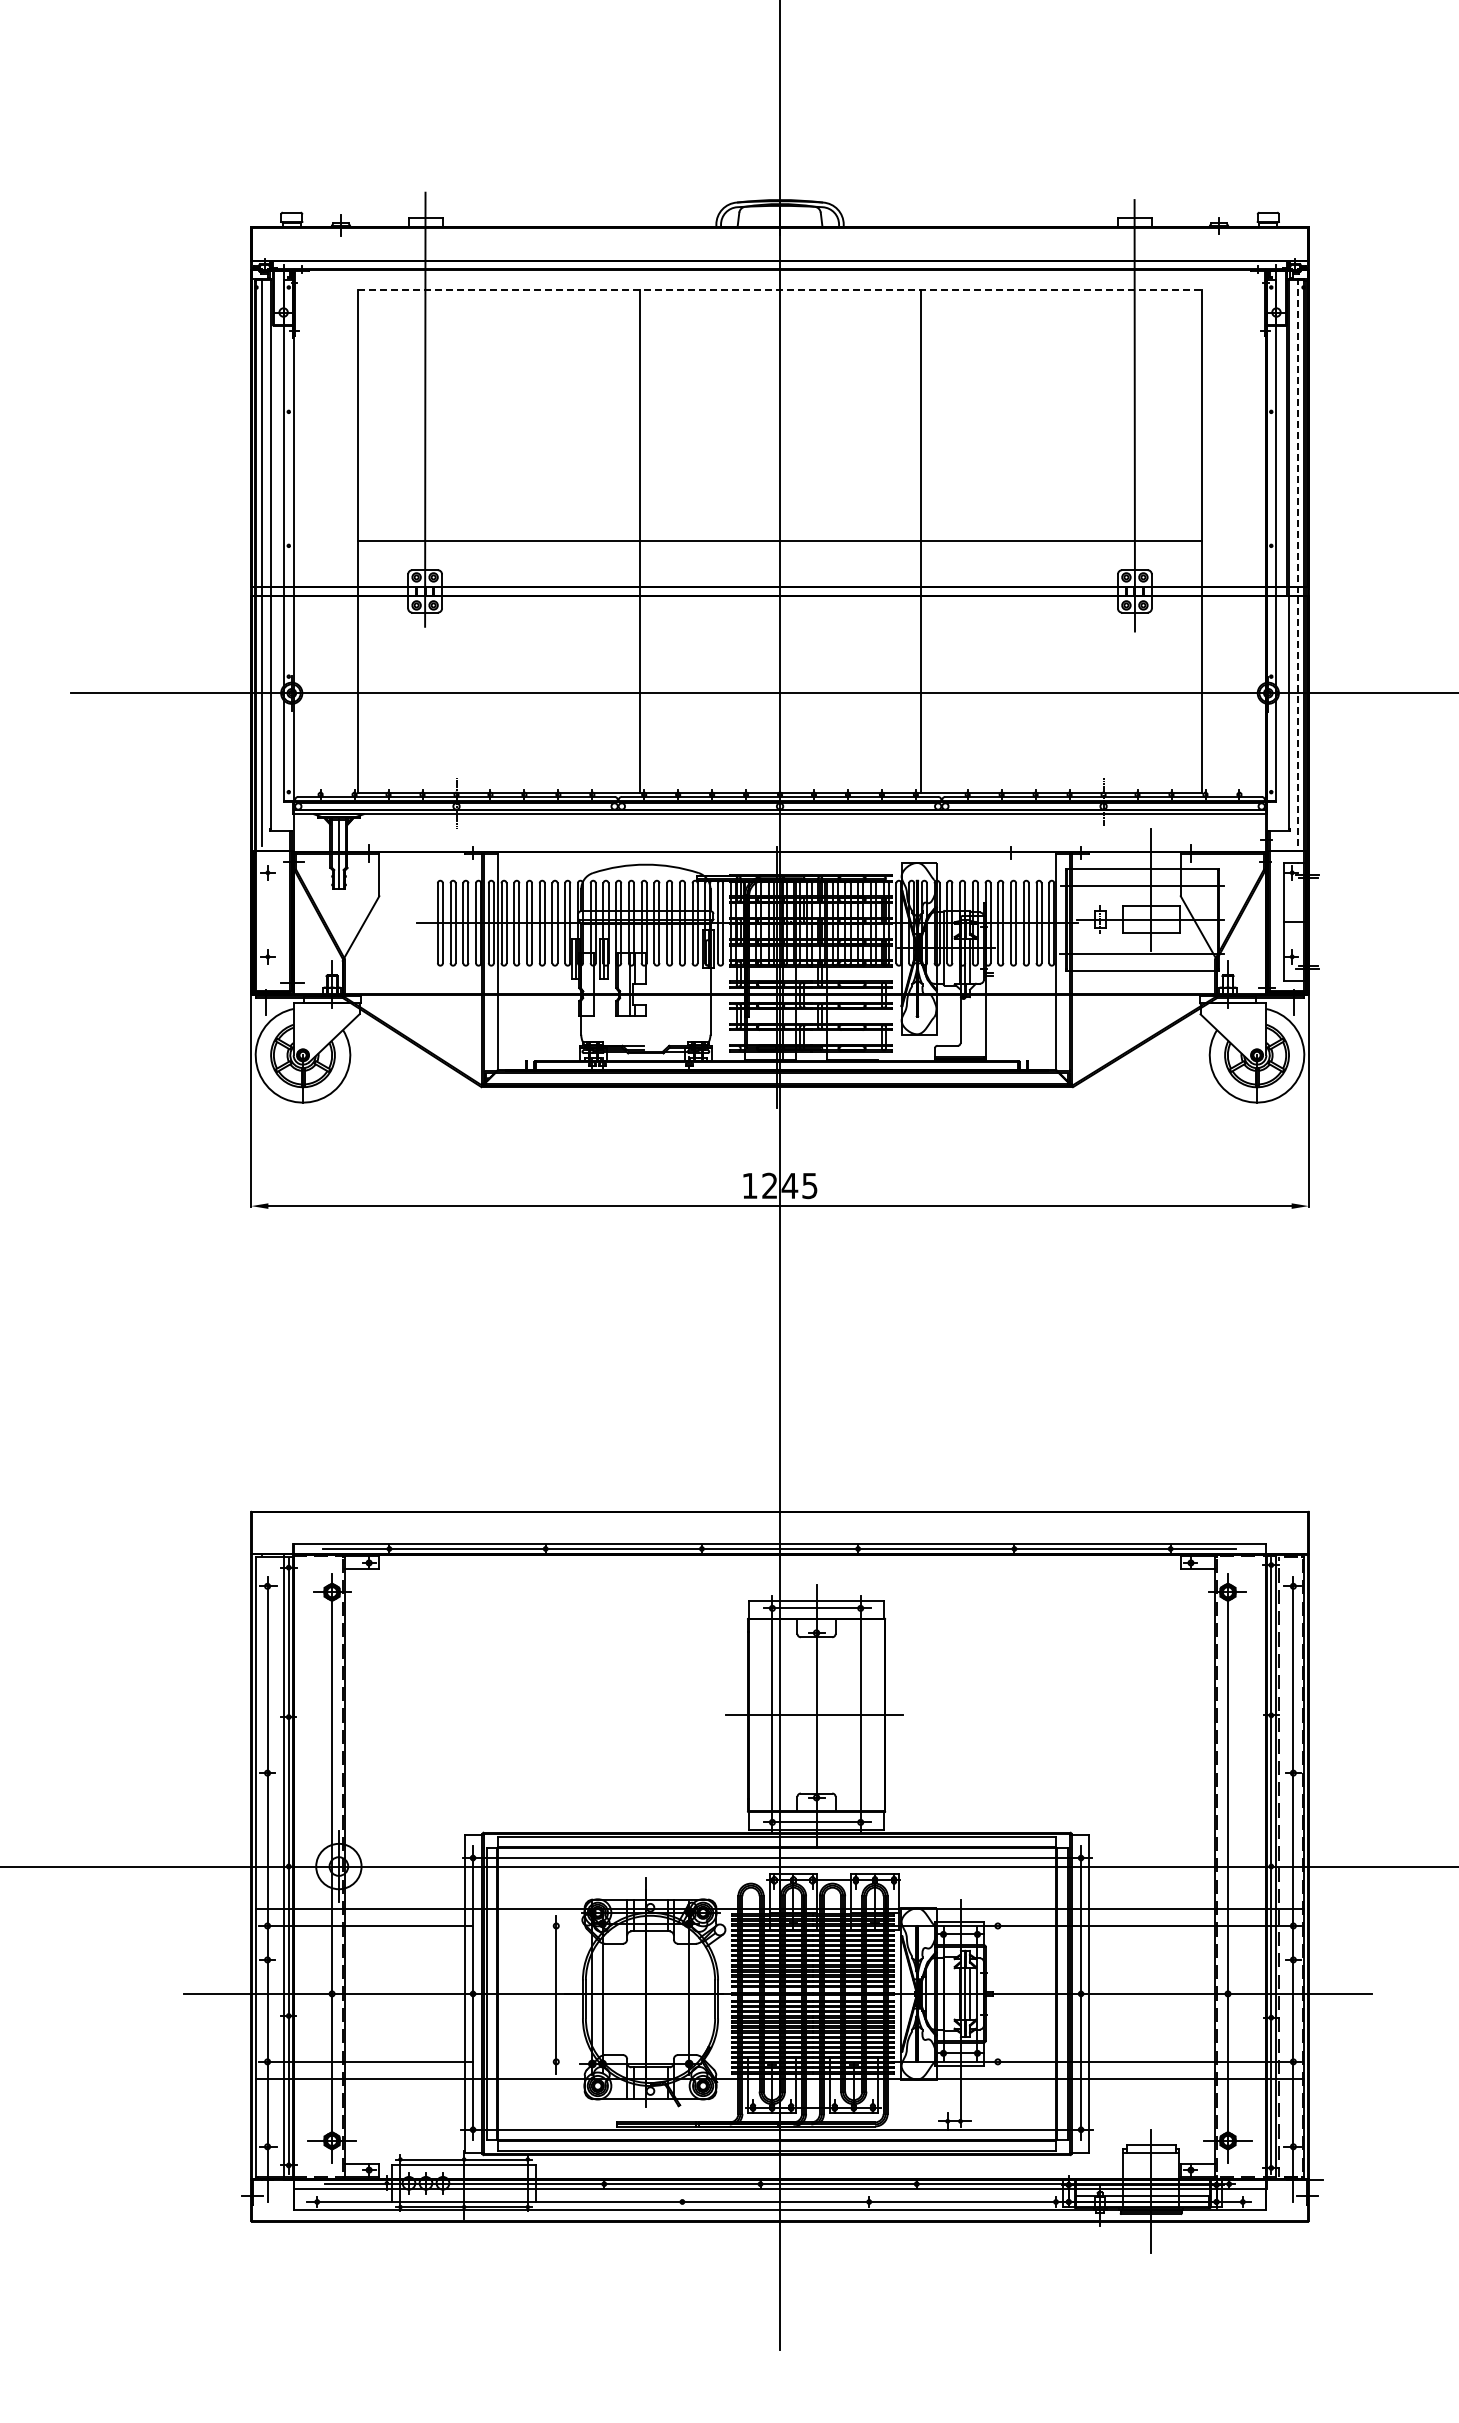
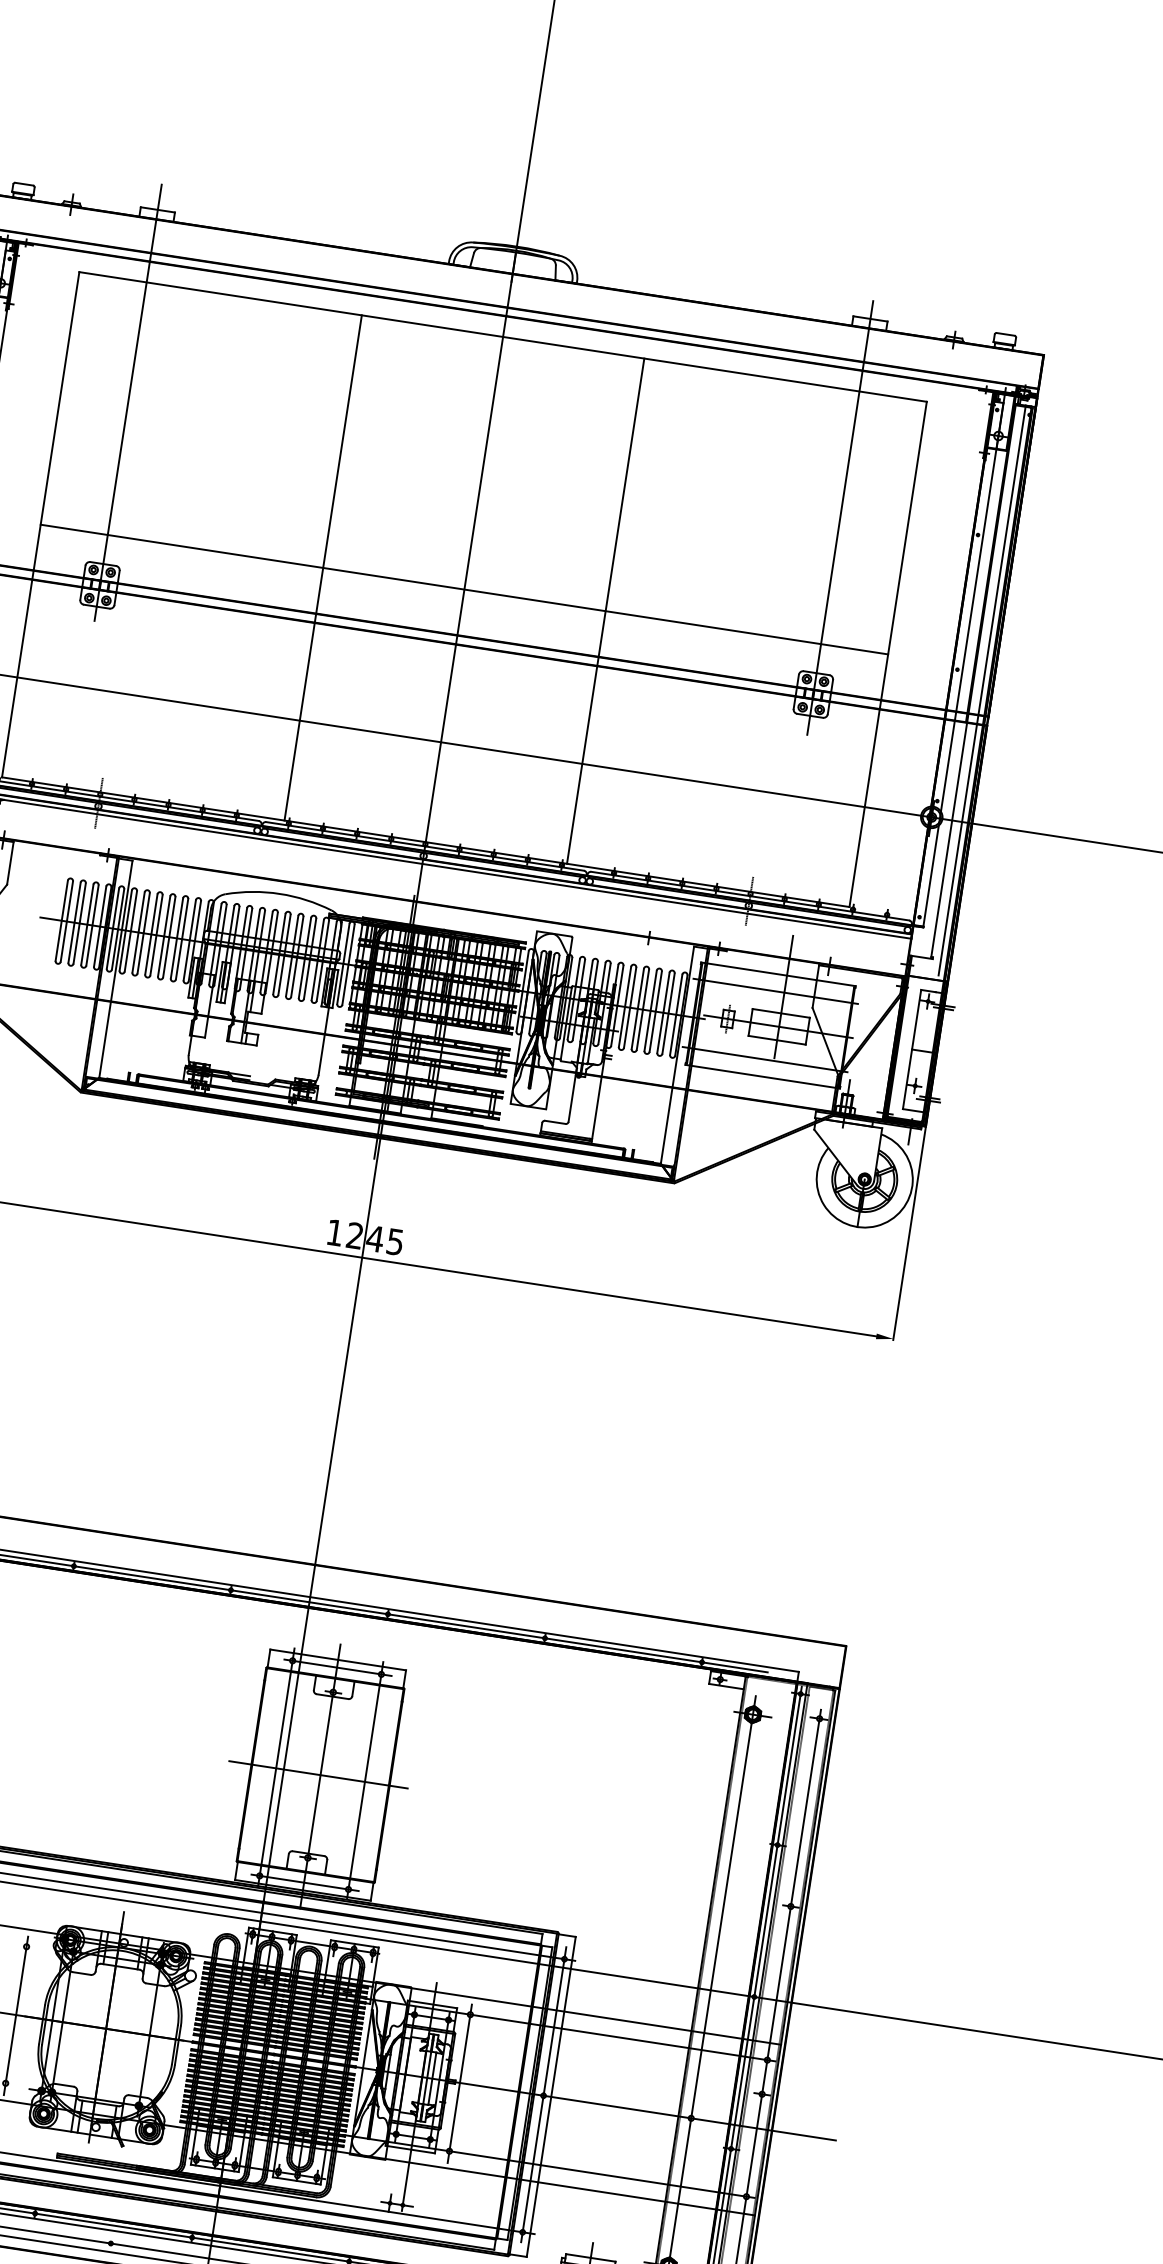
line: (780, 289) -> (503, 336), dashed -> solid
line: (1298, 561) -> (982, 689), dashed -> solid
line: (997, 1994) -> (459, 2083), added

